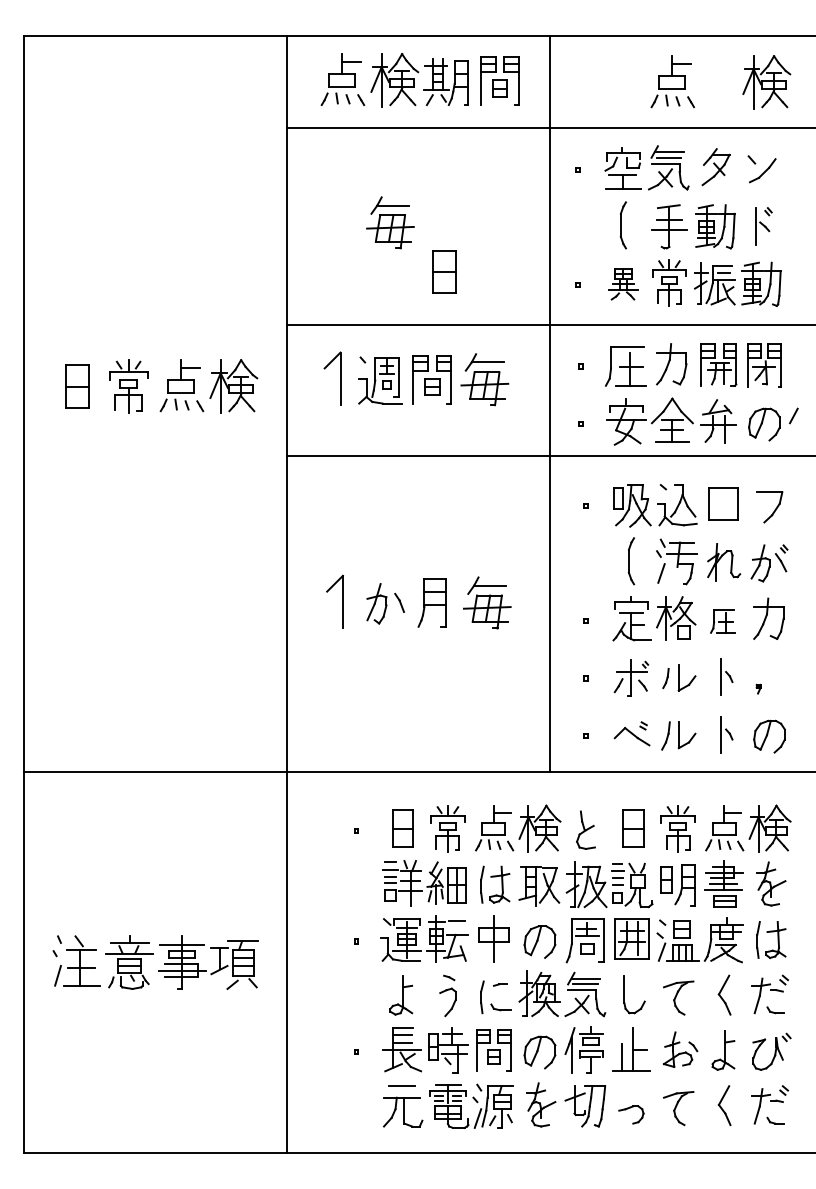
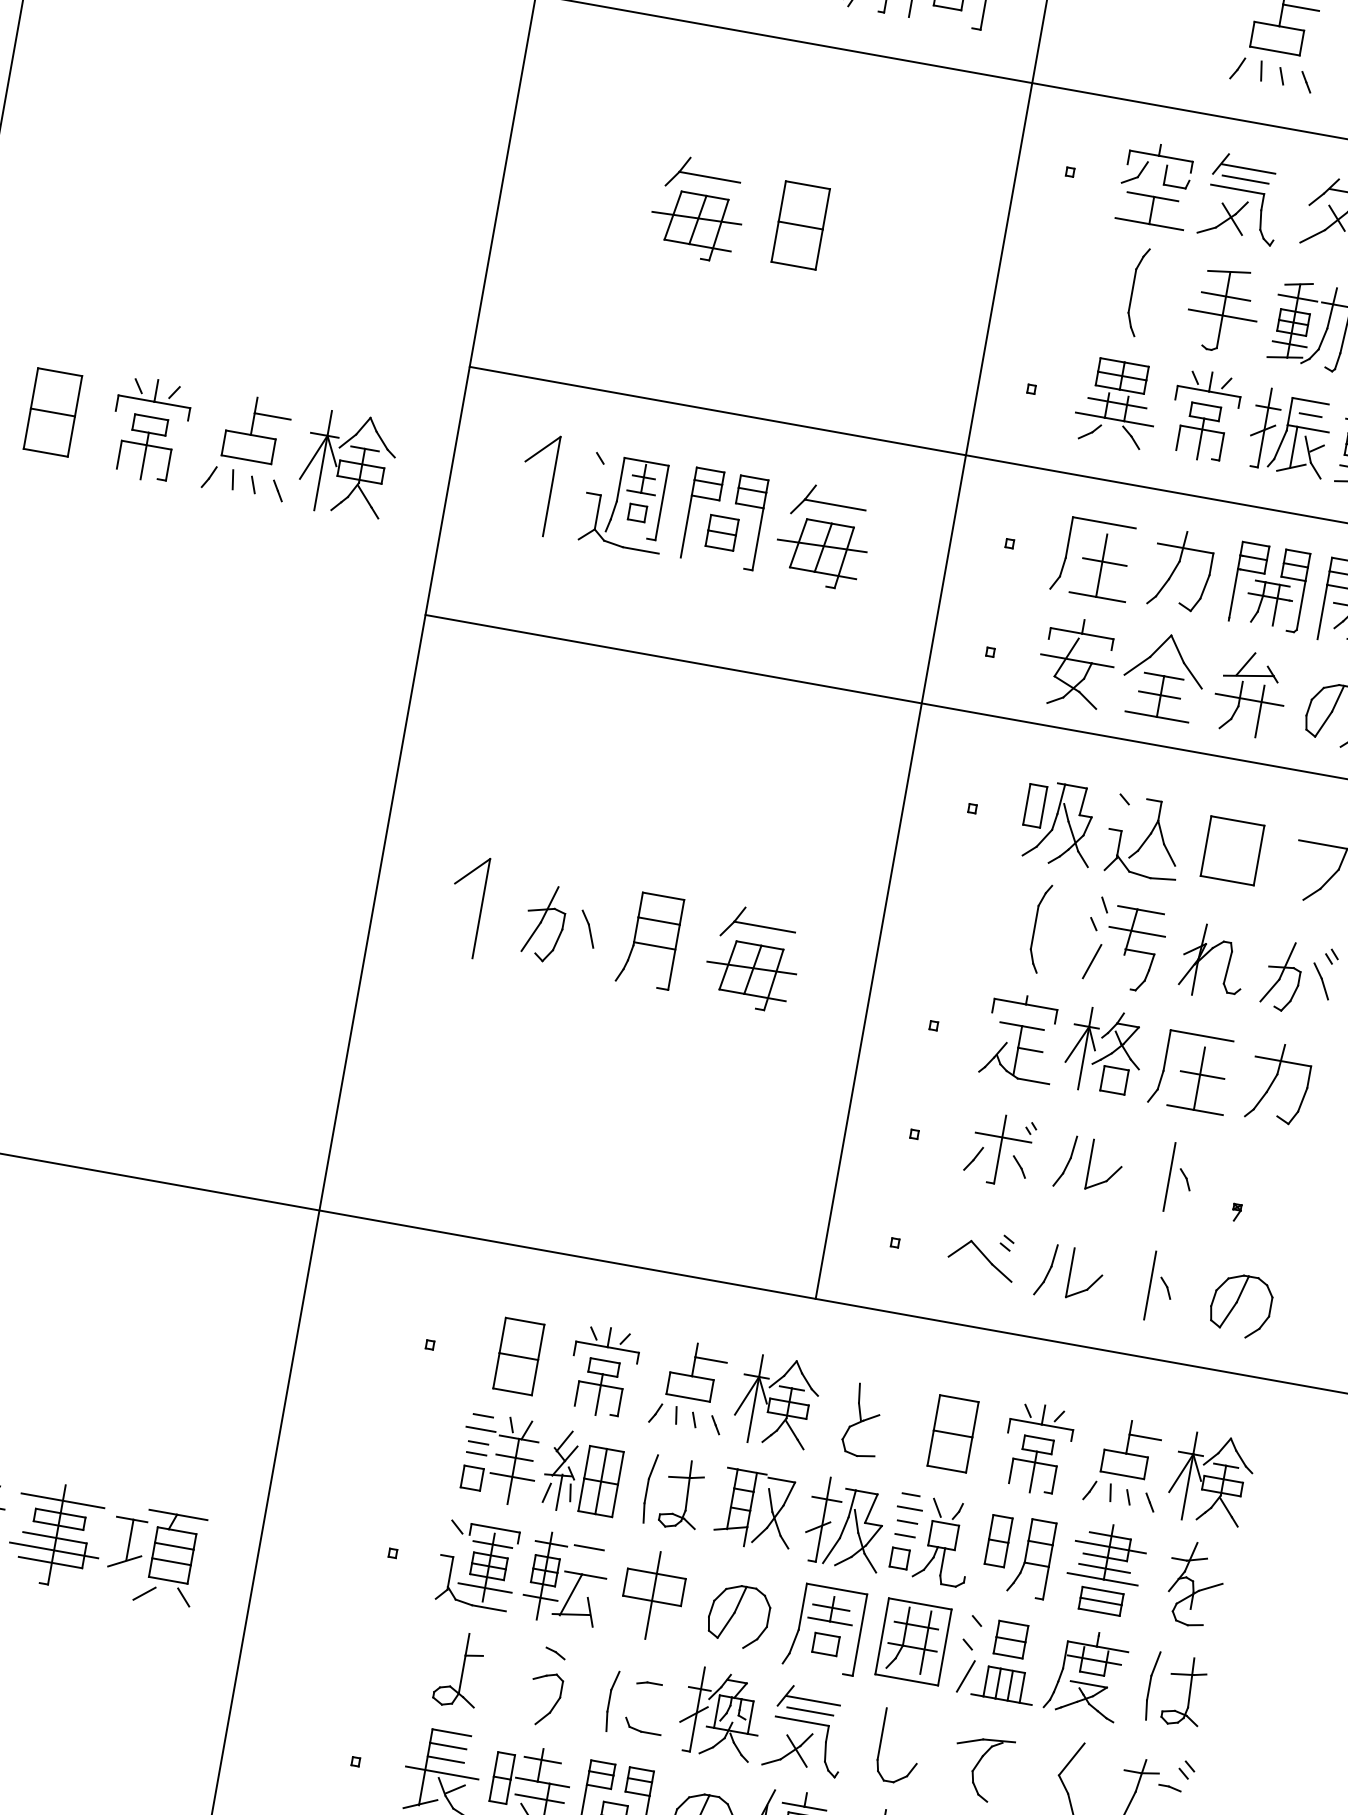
part: (444, 271) -> (800, 224), moved
part: (623, 284) -> (1117, 403), size x1.43
part: (722, 621) -> (1191, 1072), size x1.67
part: (665, 678) -> (1064, 1161), size x1.43

